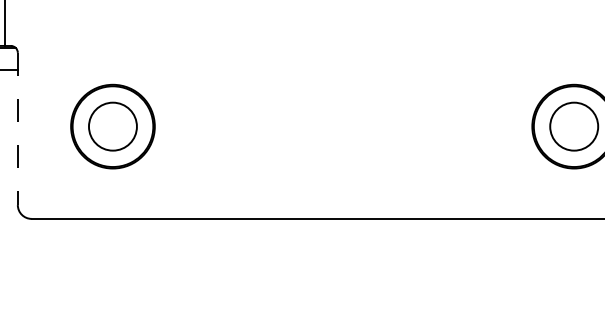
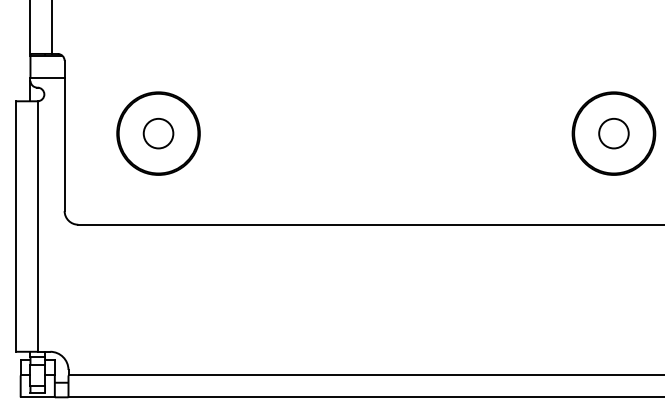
circle: (112, 126) -> (158, 133), size x0.62
circle: (573, 126) -> (613, 133), size x0.62
line: (17, 129) -> (64, 136), dashed -> solid

